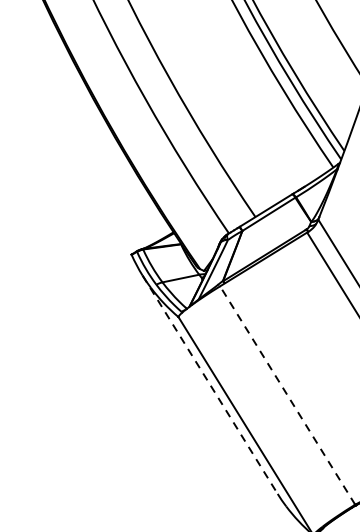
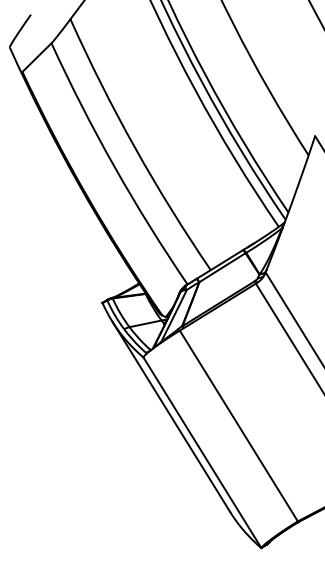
line: (210, 385) -> (171, 417), dashed -> solid
line: (287, 394) -> (238, 425), dashed -> solid

